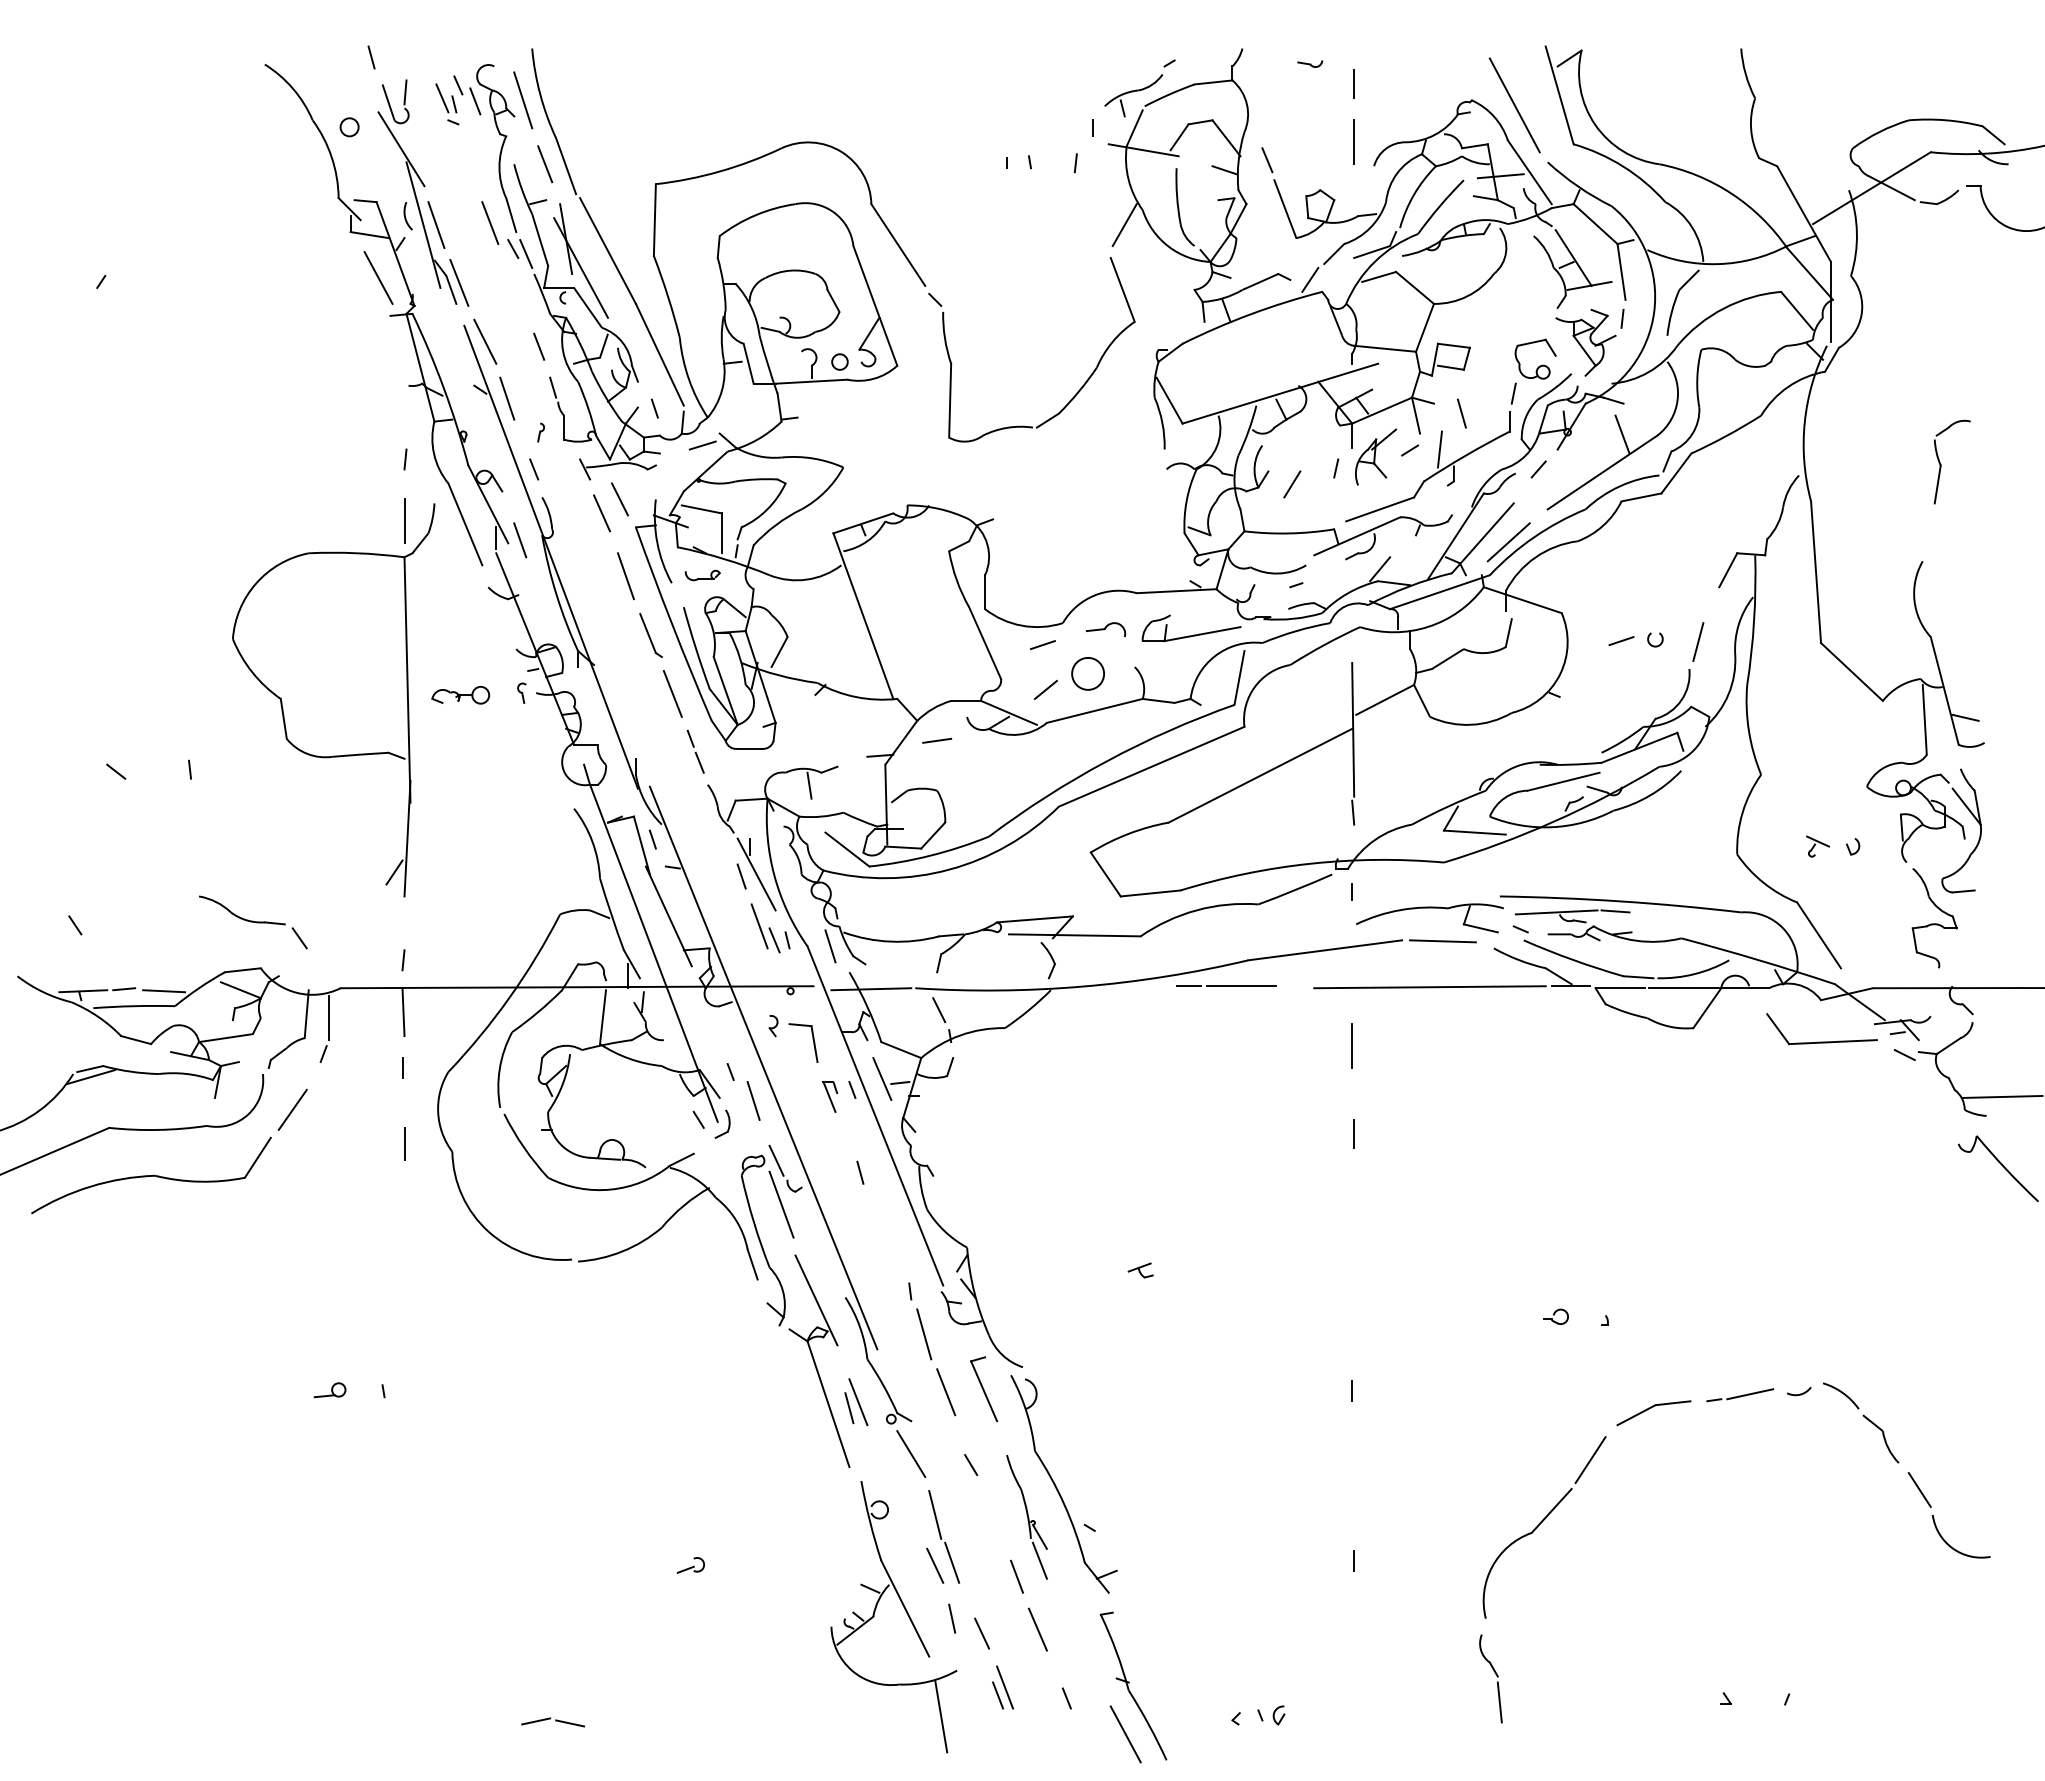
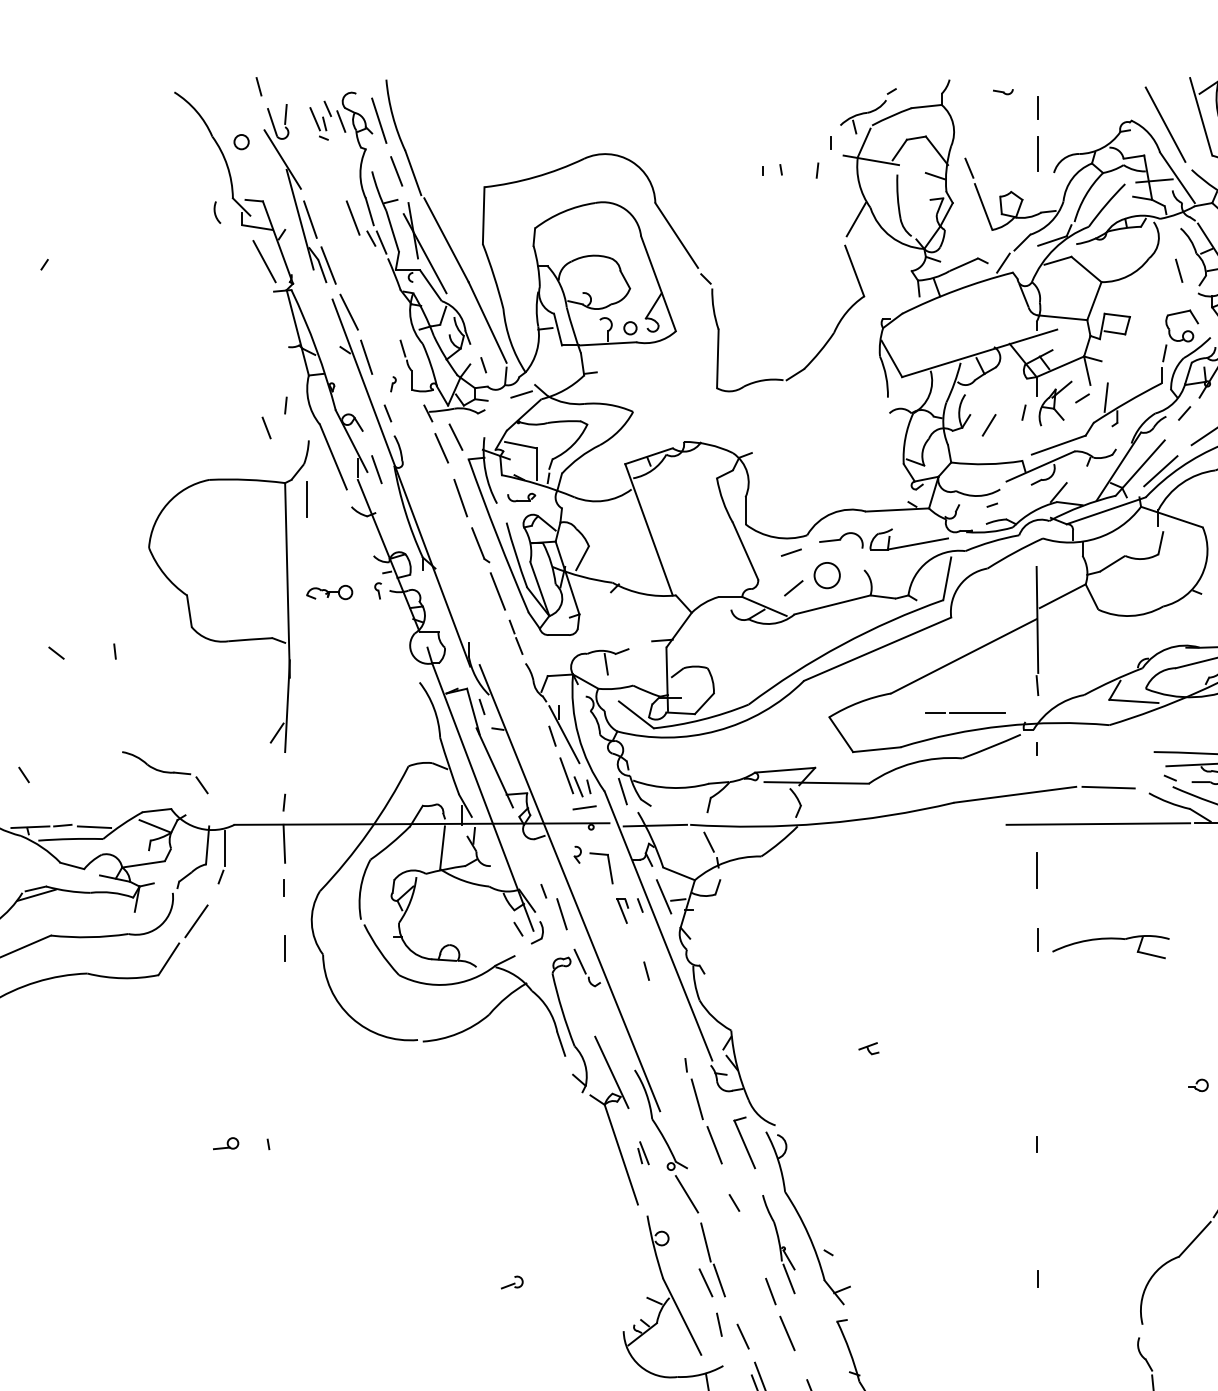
arc: (406, 217) -> (216, 213), moved
line: (539, 346) -> (266, 427), moved
line: (1461, 413) -> (1178, 270), moved
line: (404, 520) -> (306, 499), moved
part: (1105, 629) -> (841, 540), size x1.4
line: (937, 740) -> (584, 807), moved
part: (1429, 908) -> (1110, 939), moved
line: (1226, 985) -> (965, 712), moved
line: (781, 1204) -> (584, 996), removed
part: (856, 1402) -> (643, 1153), size x0.6

